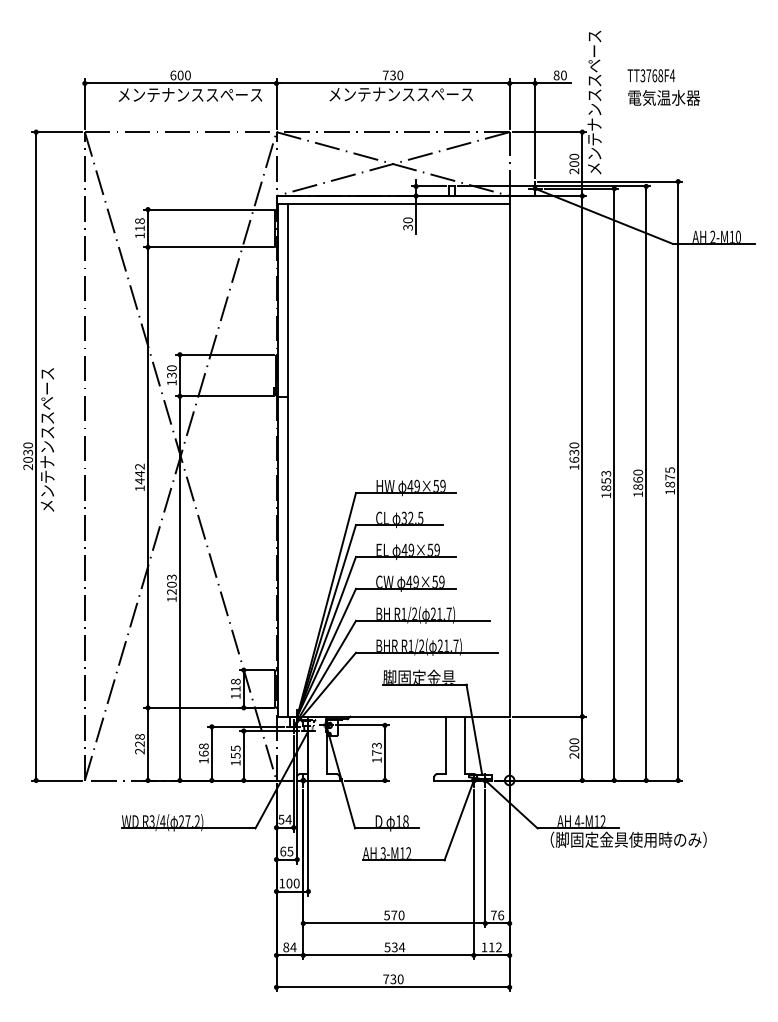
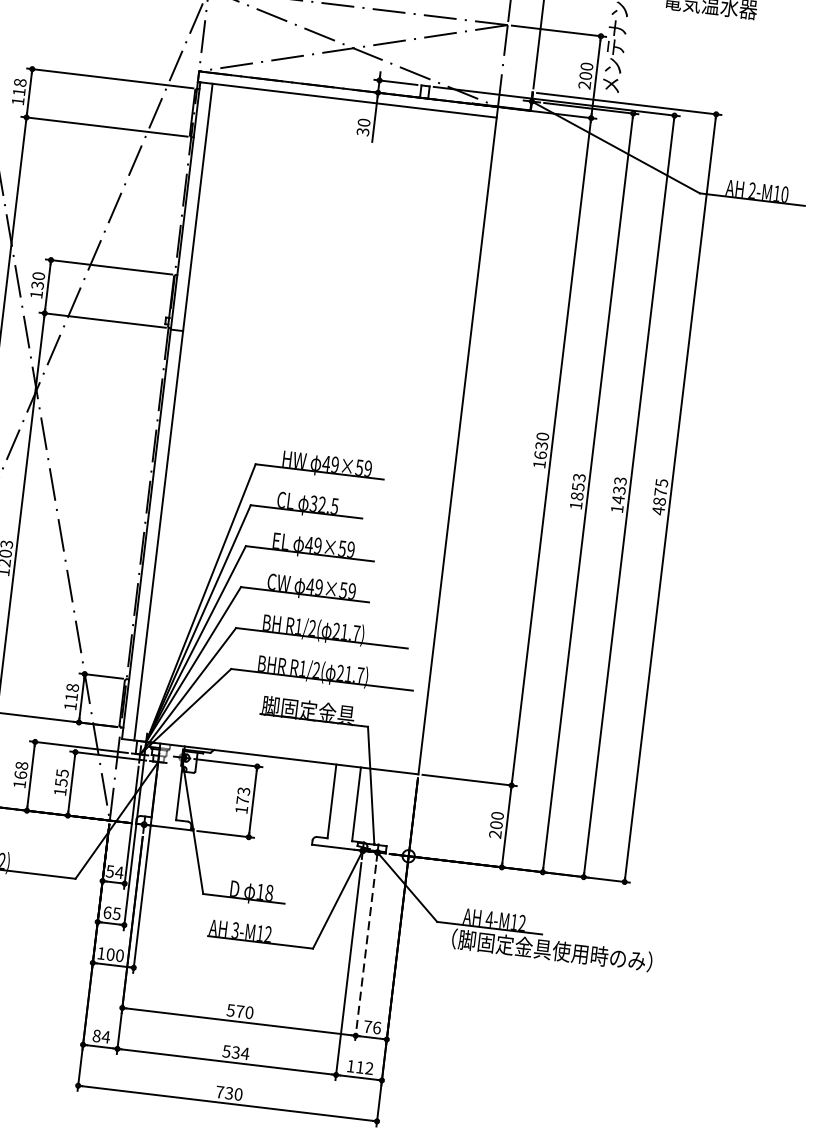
text: (638, 479) -> (619, 490), 1860 -> 1433
text: (669, 491) -> (657, 510), 1875 -> 4875
line: (485, 858) -> (365, 952), solid -> dashed

